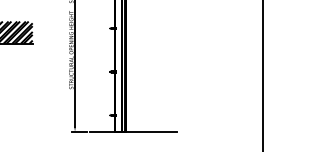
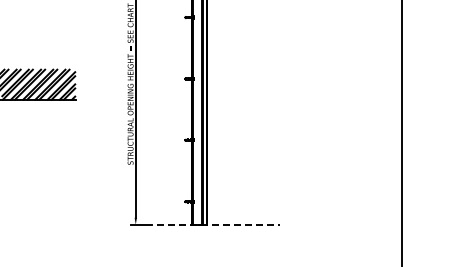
line: (133, 131) -> (218, 224), solid -> dashed

